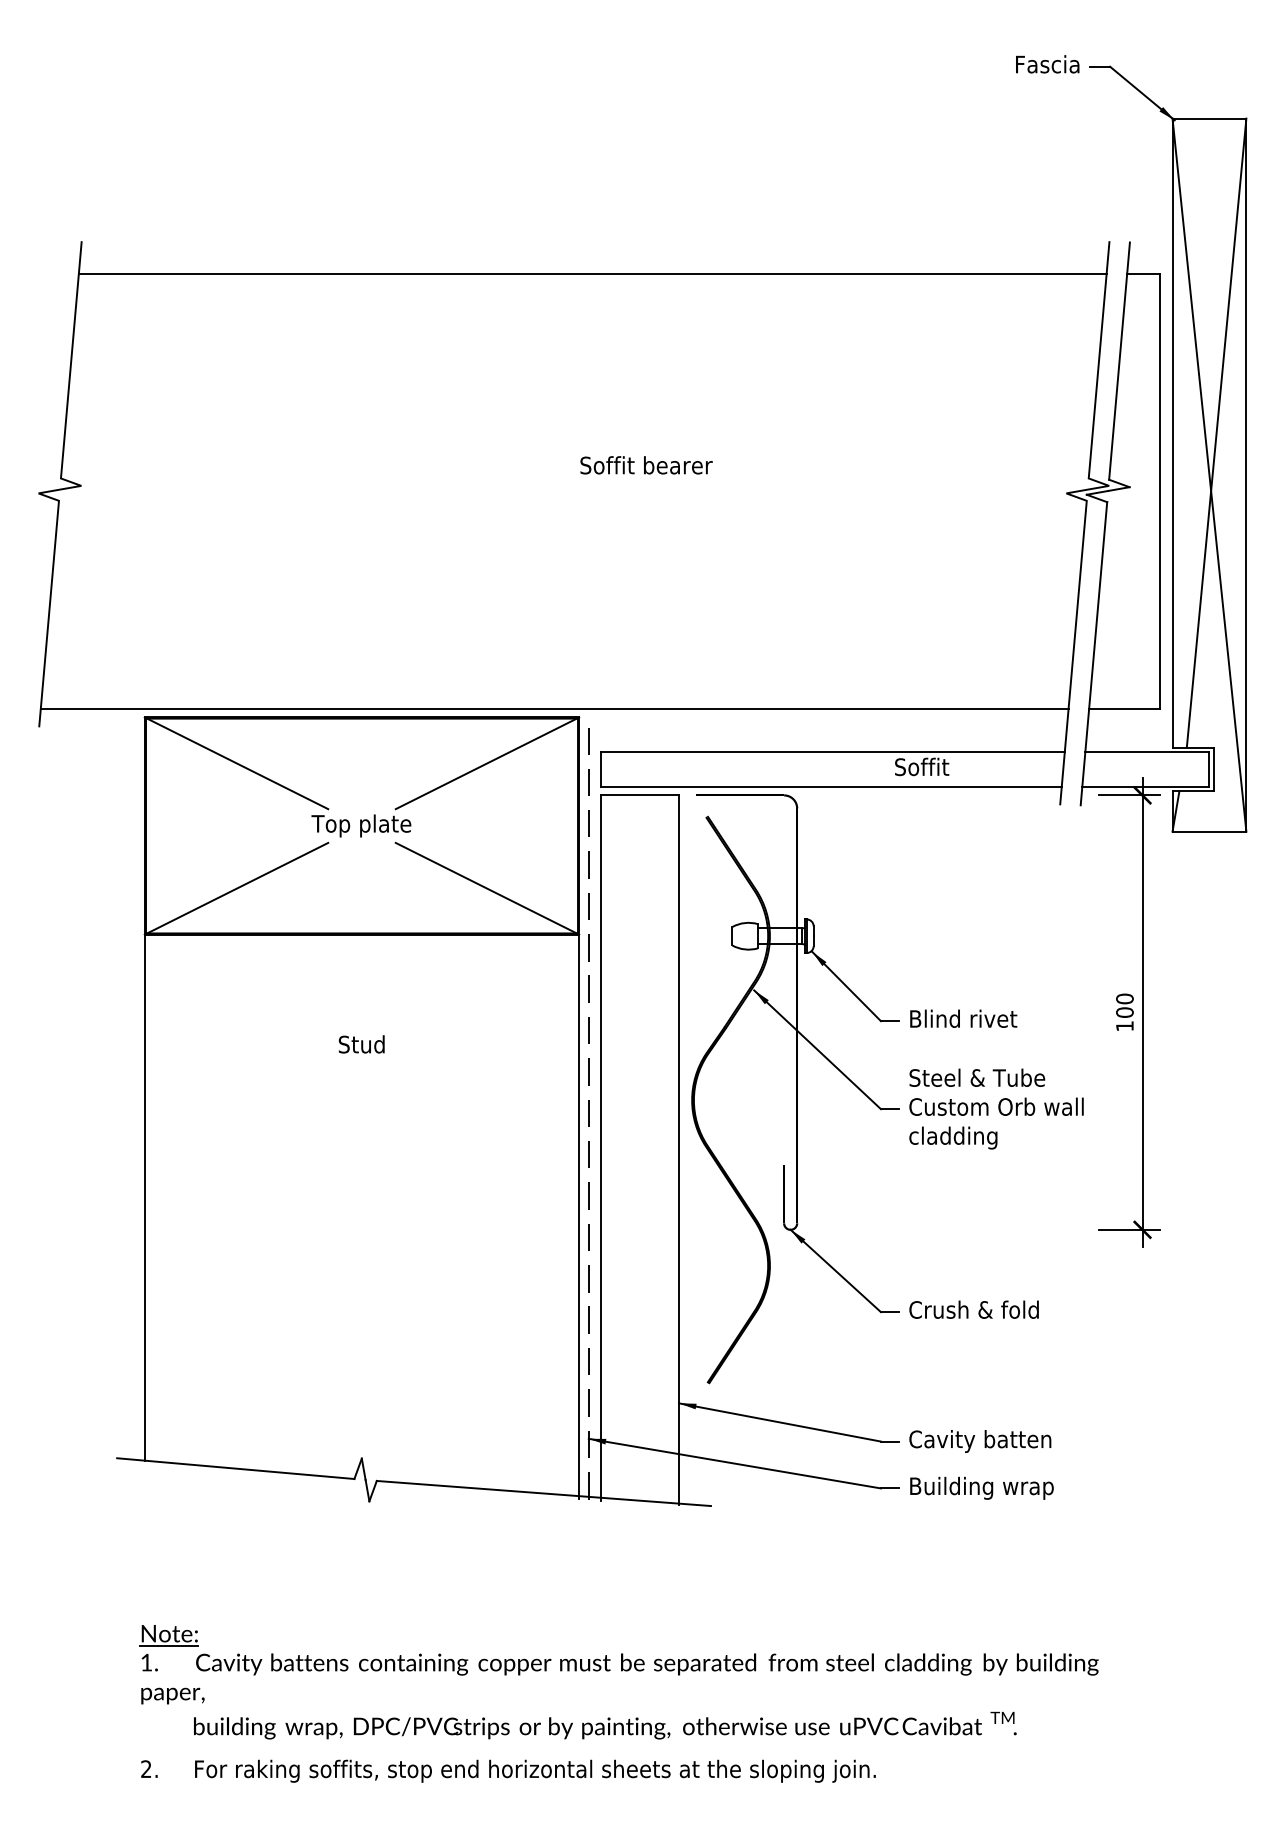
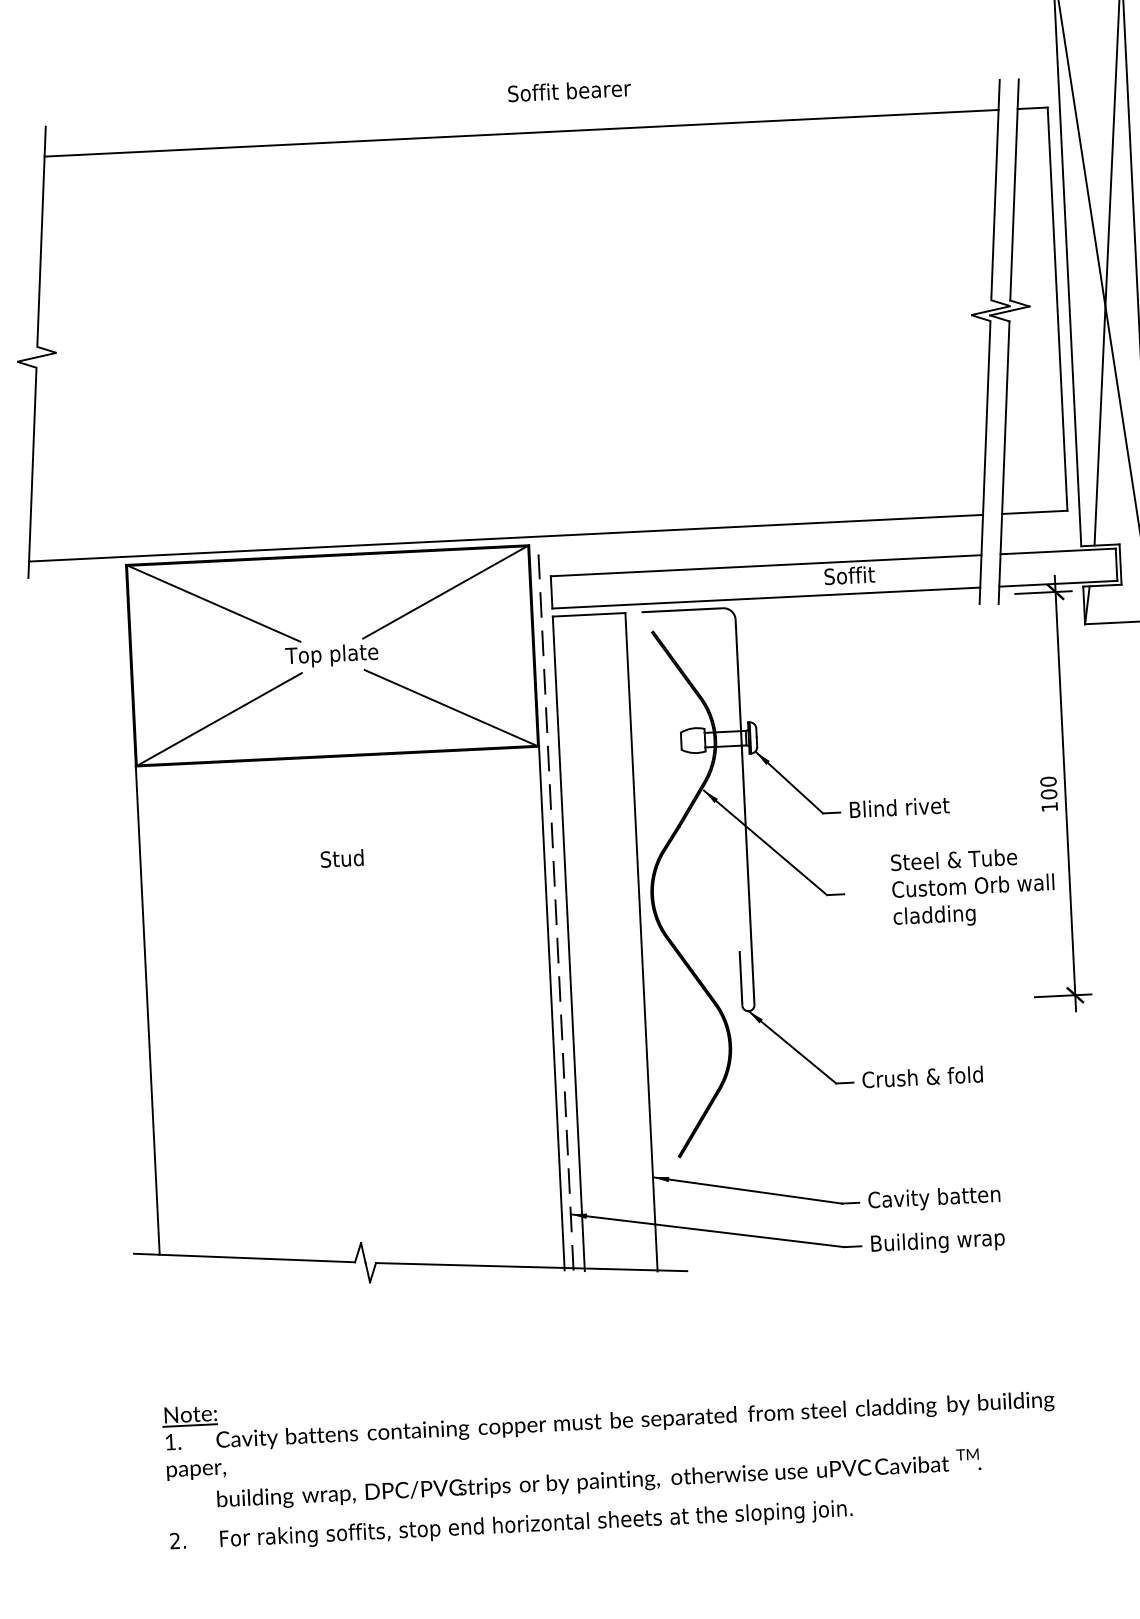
text: (646, 465) -> (569, 91), moved
text: (996, 1108) -> (973, 887), moved

